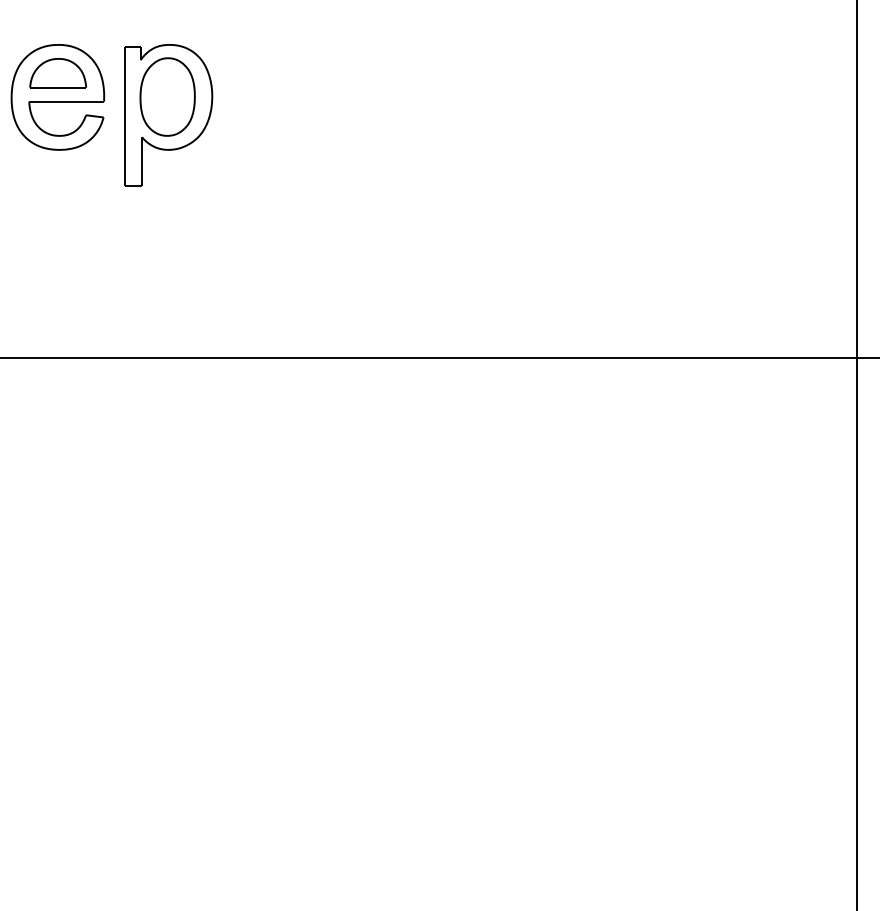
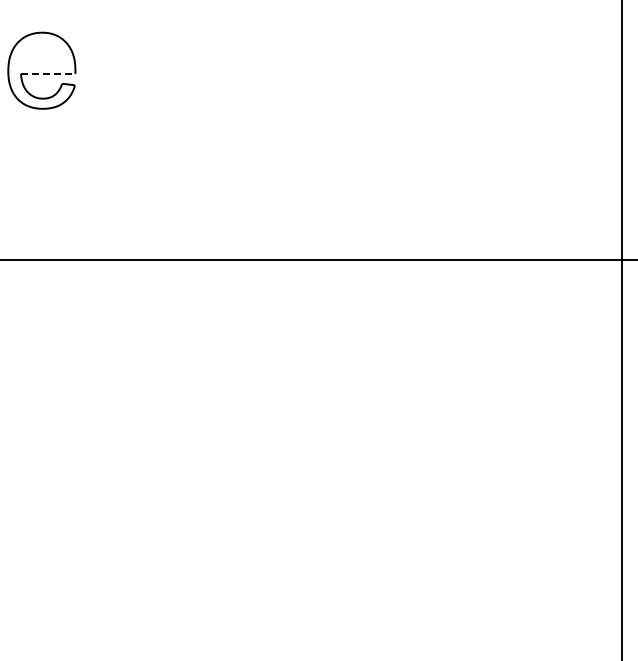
part: (57, 72) -> (41, 52), removed
line: (67, 101) -> (48, 73), solid -> dashed
part: (169, 114) -> (122, 83), removed

